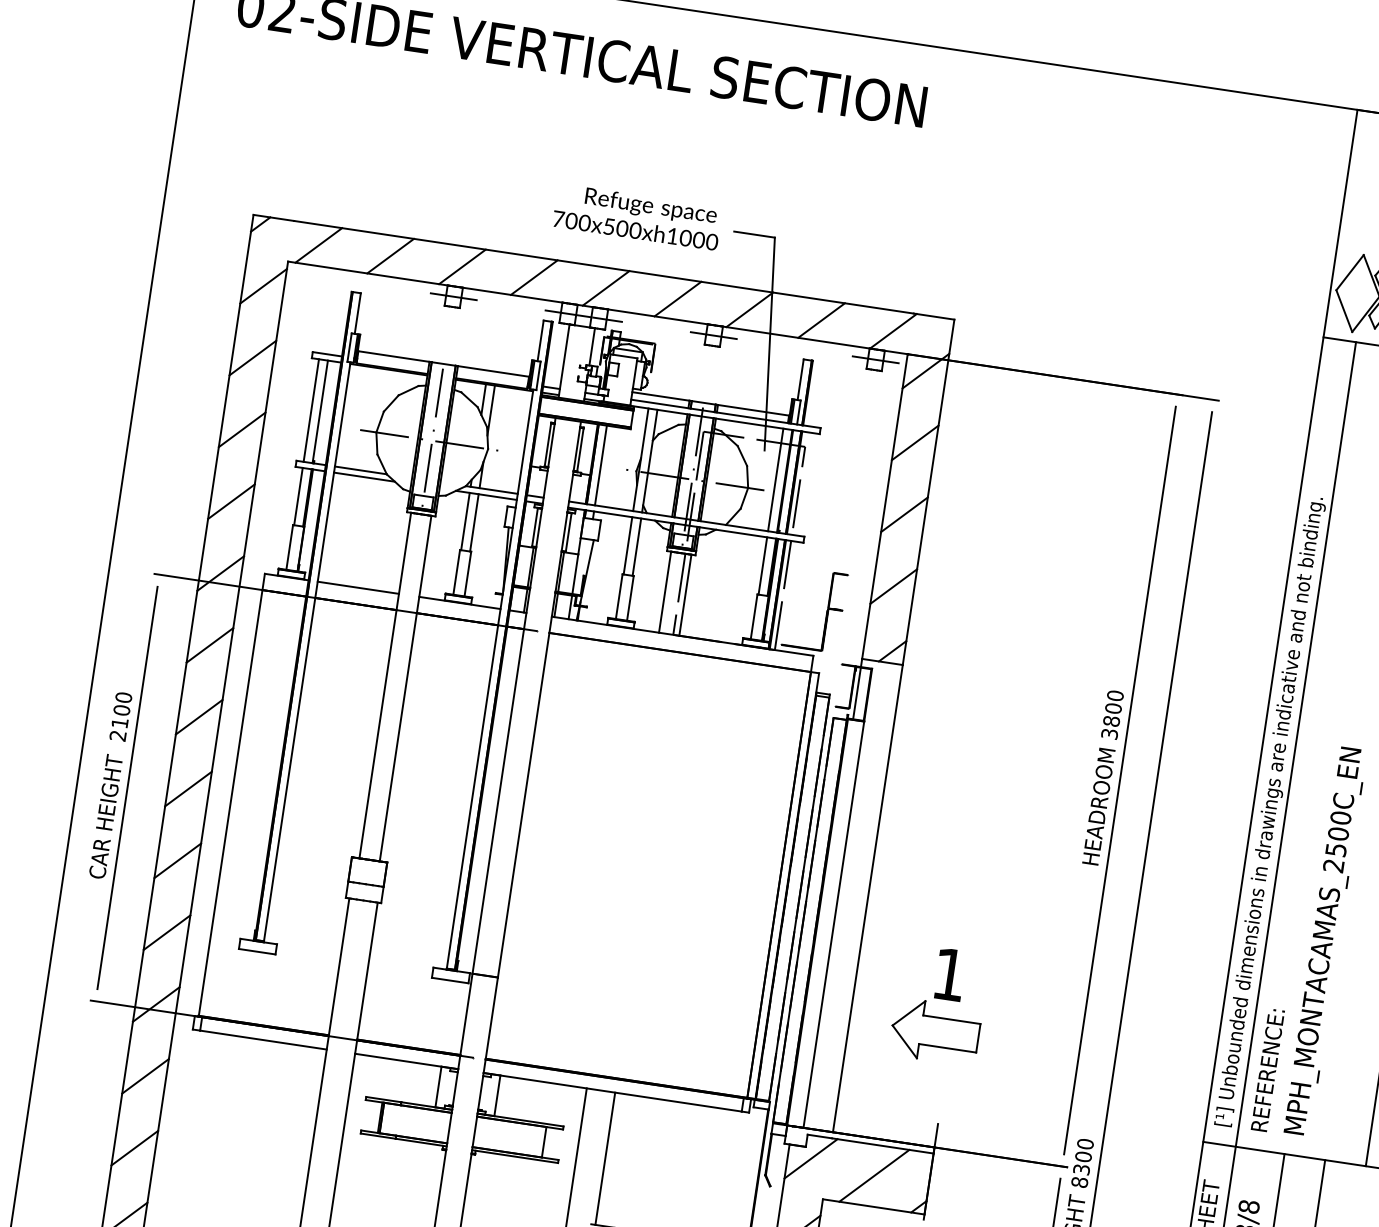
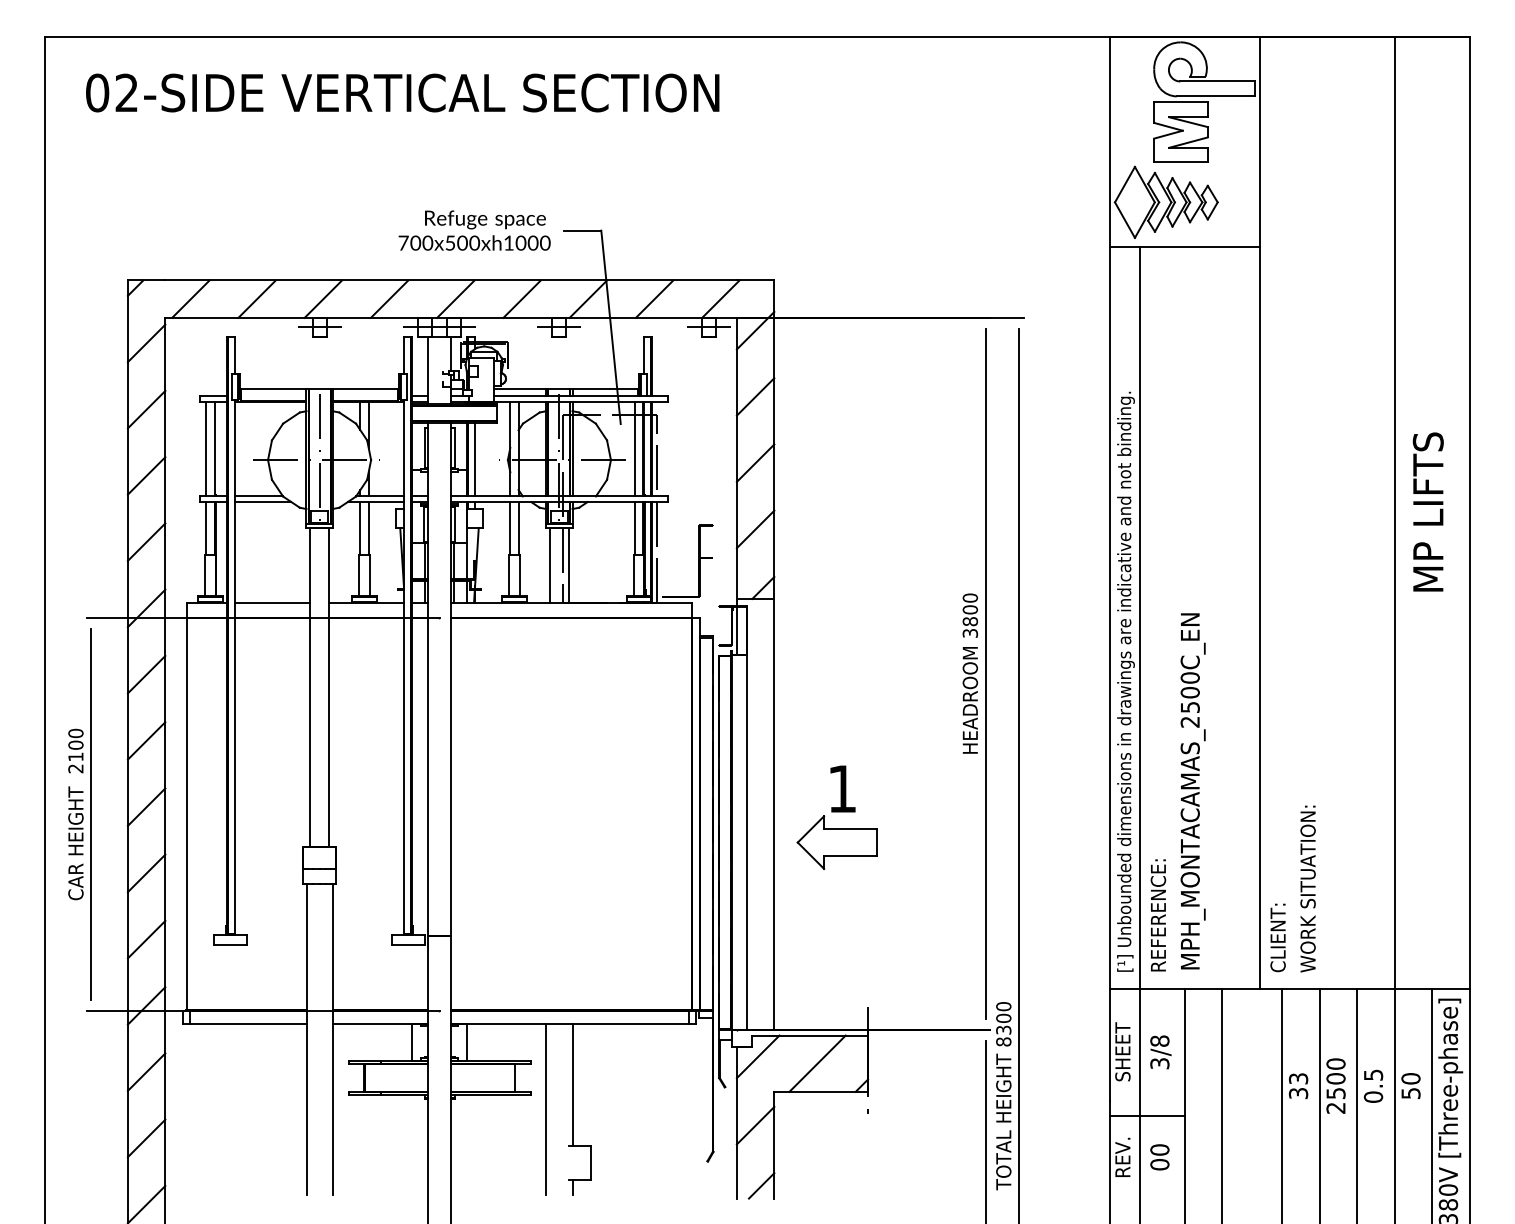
part: (938, 1004) -> (836, 817), moved

